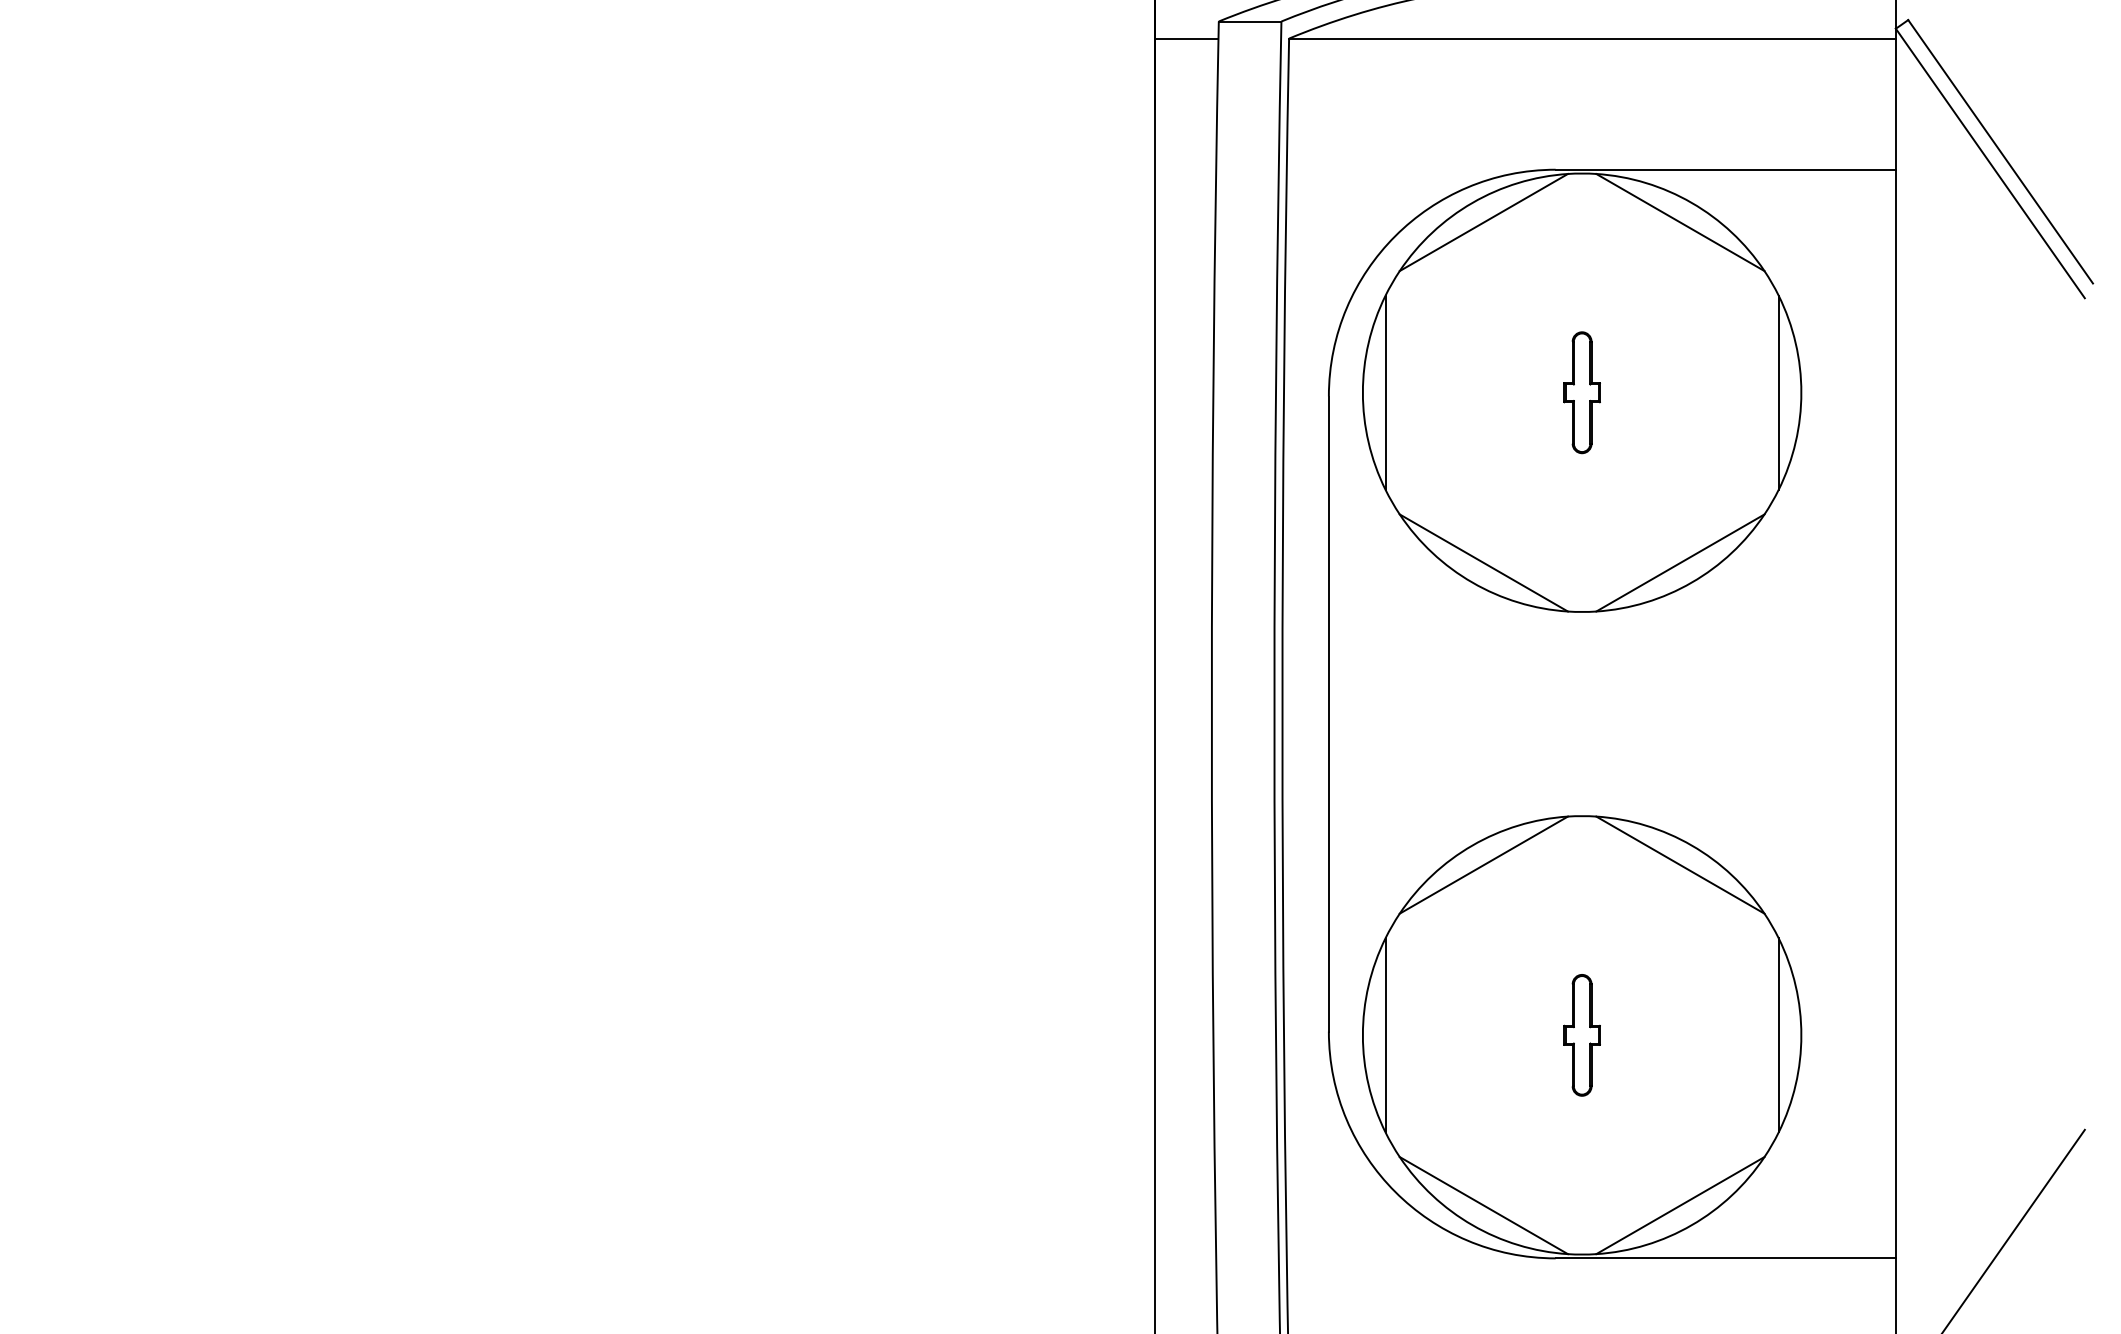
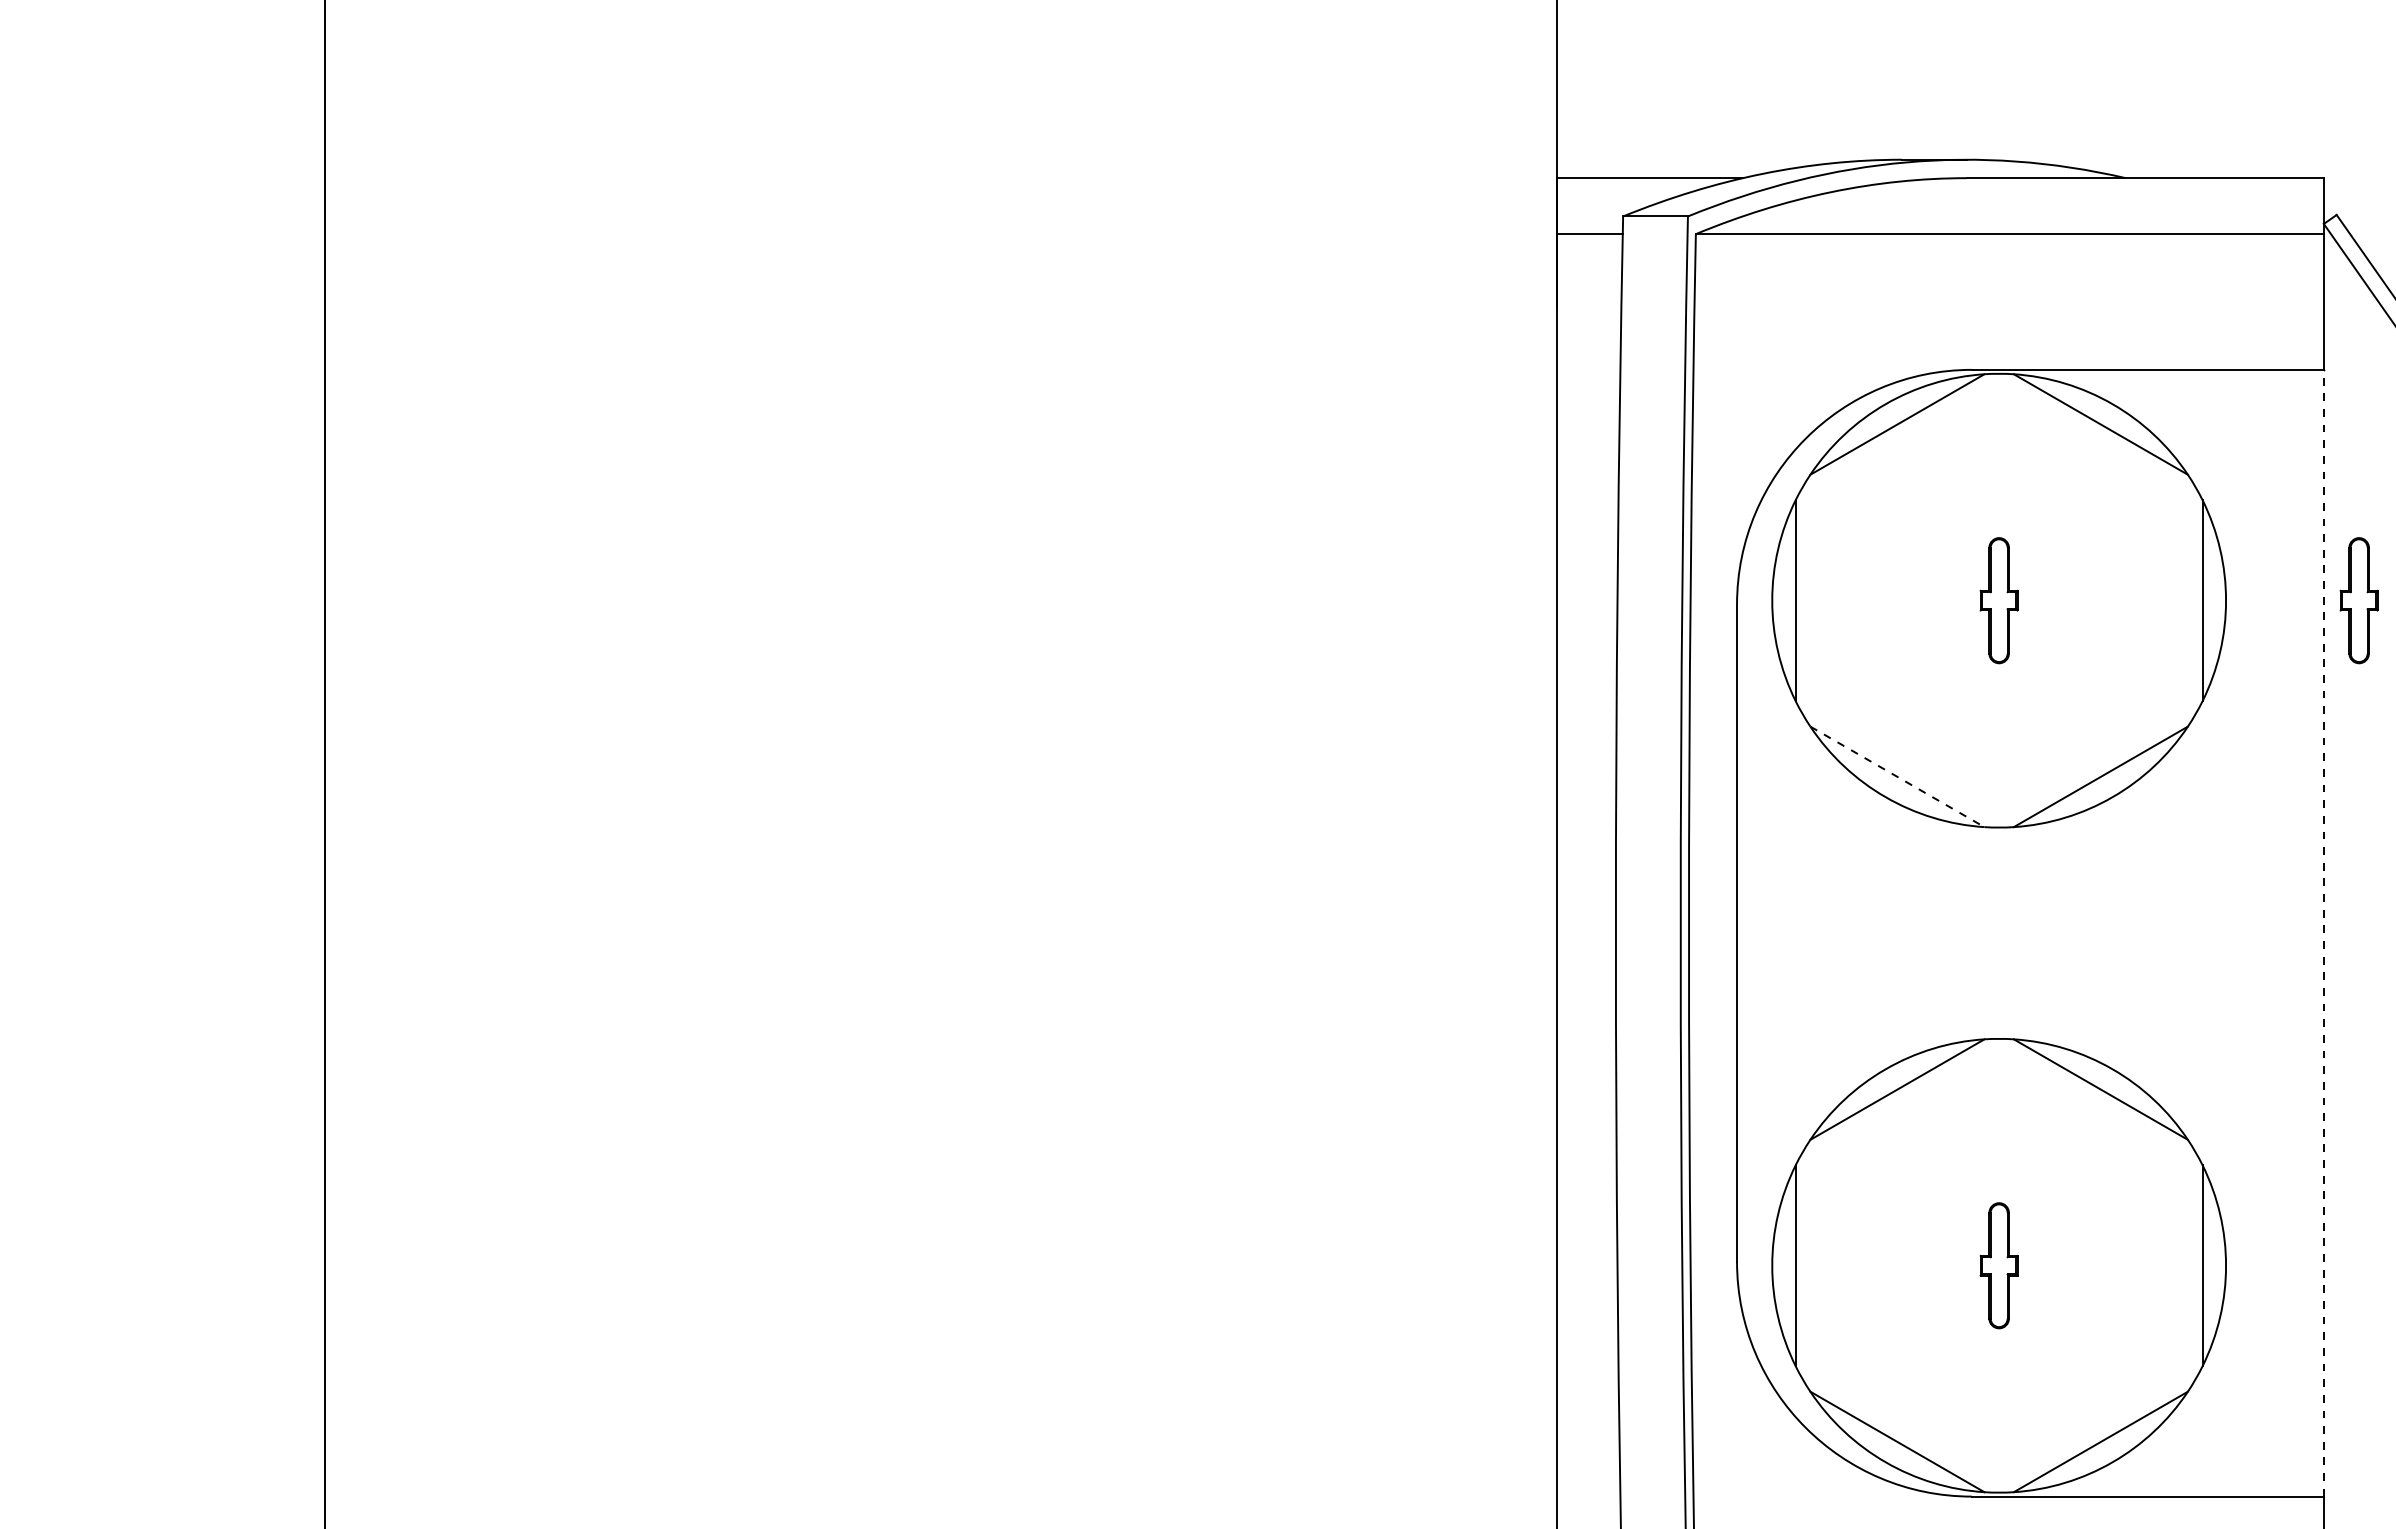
part: (1929, 392) -> (2358, 600), added
line: (1483, 562) -> (1897, 776), solid -> dashed
line: (1895, 713) -> (2323, 932), solid -> dashed

